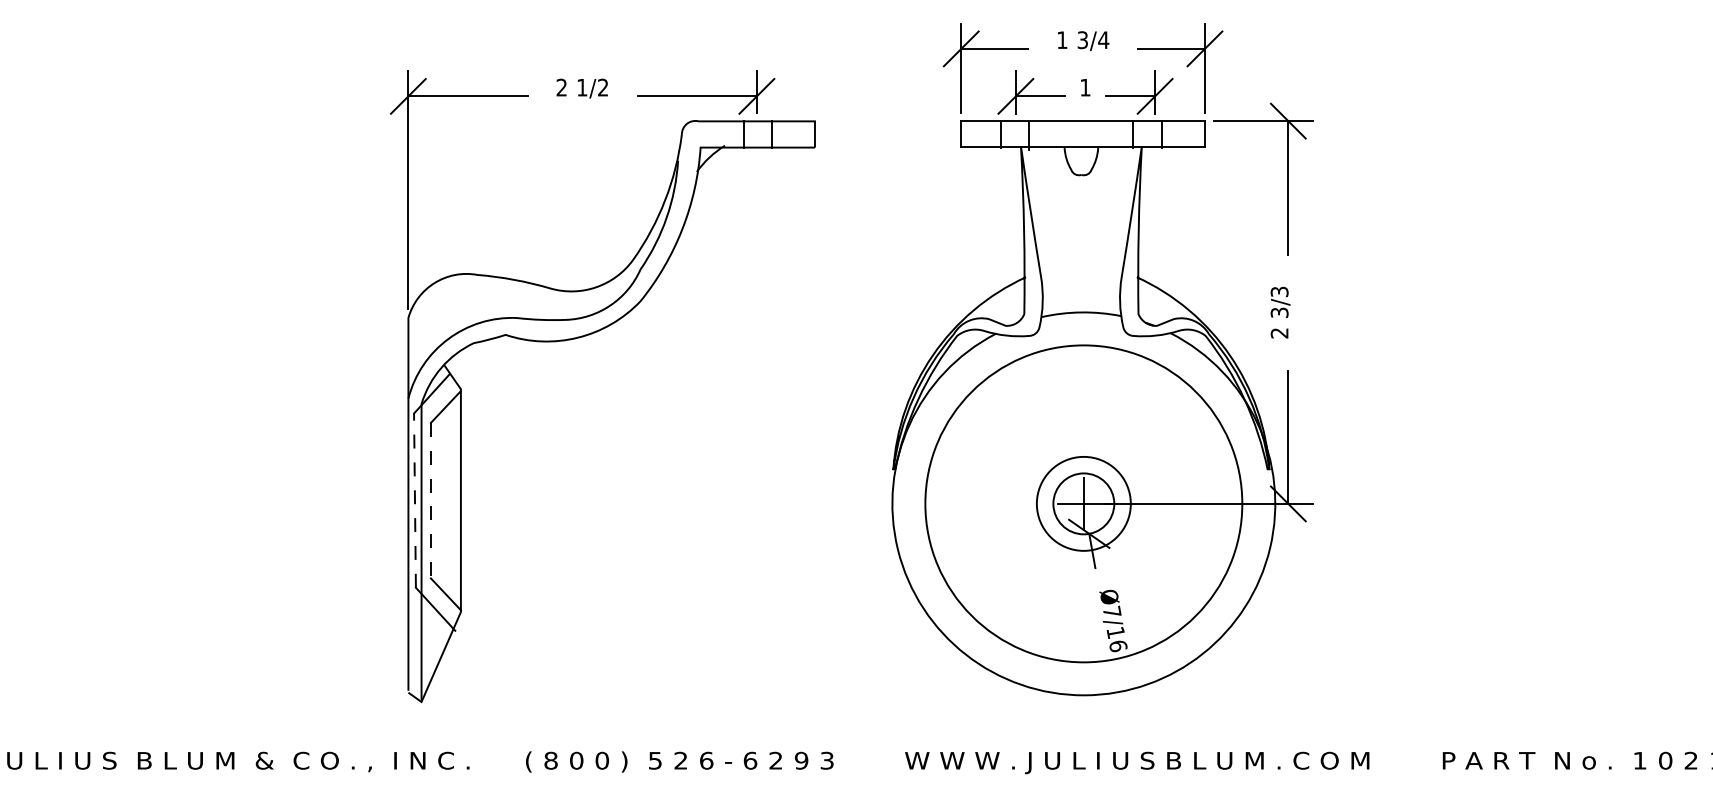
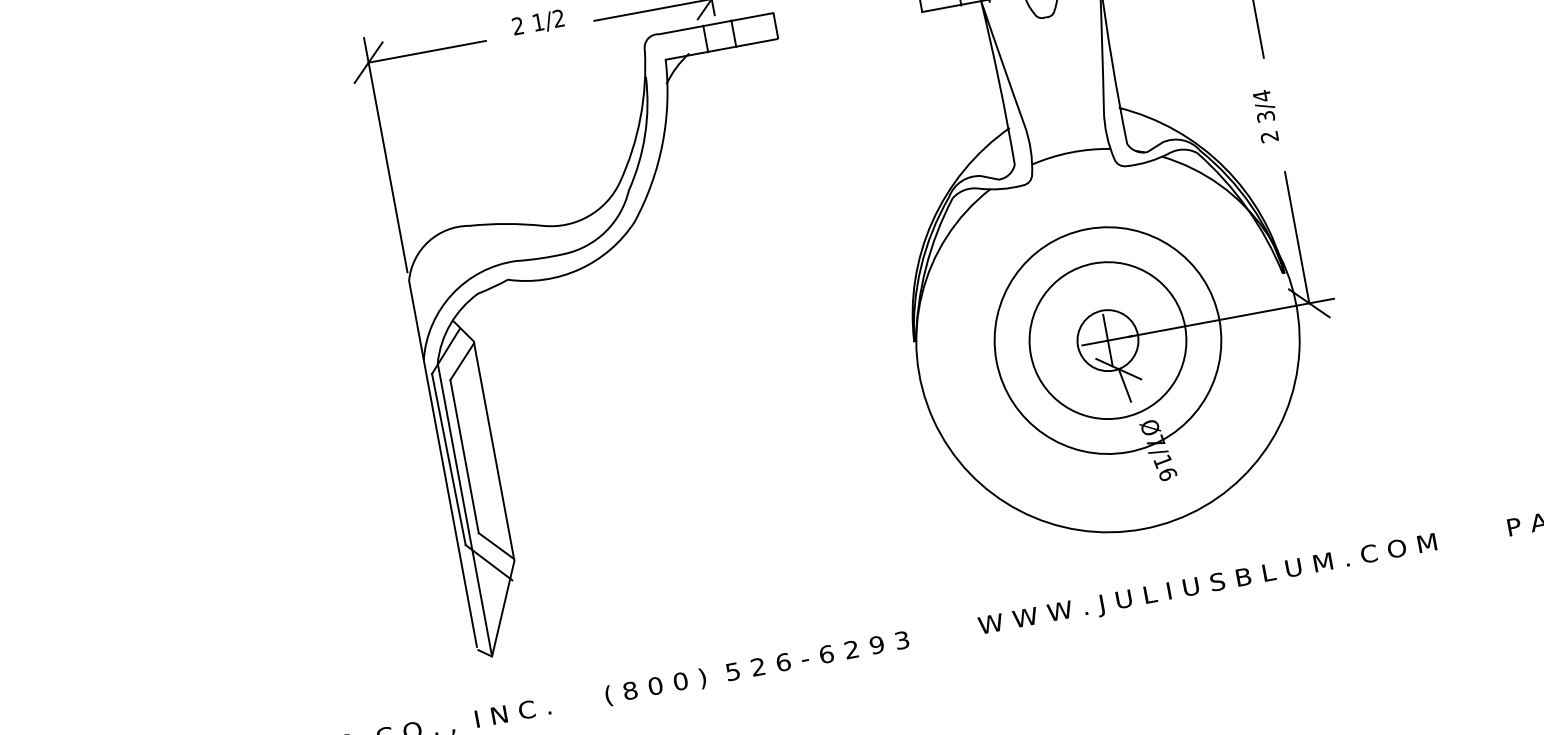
text: (1279, 291) -> (1261, 95), 3/3 -> 3/4
line: (414, 500) -> (448, 459), dashed -> solid
line: (430, 500) -> (464, 456), dashed -> solid
circle: (1083, 503) -> (1107, 340), size x0.71
circle: (1083, 503) -> (1107, 340), size x1.67

